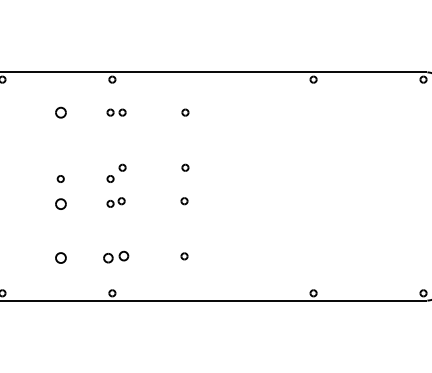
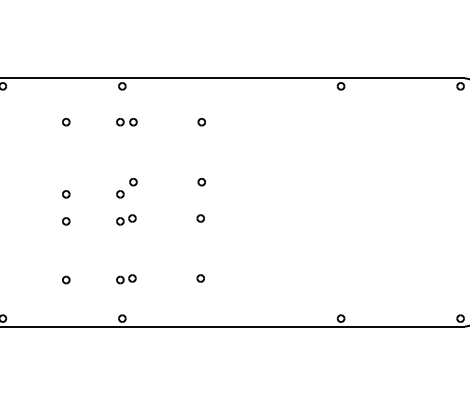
part: (60, 112) -> (65, 122), size x0.62
part: (60, 203) -> (65, 220), size x0.62
part: (115, 256) -> (125, 278), size x0.71
part: (60, 257) -> (65, 279), size x0.62

